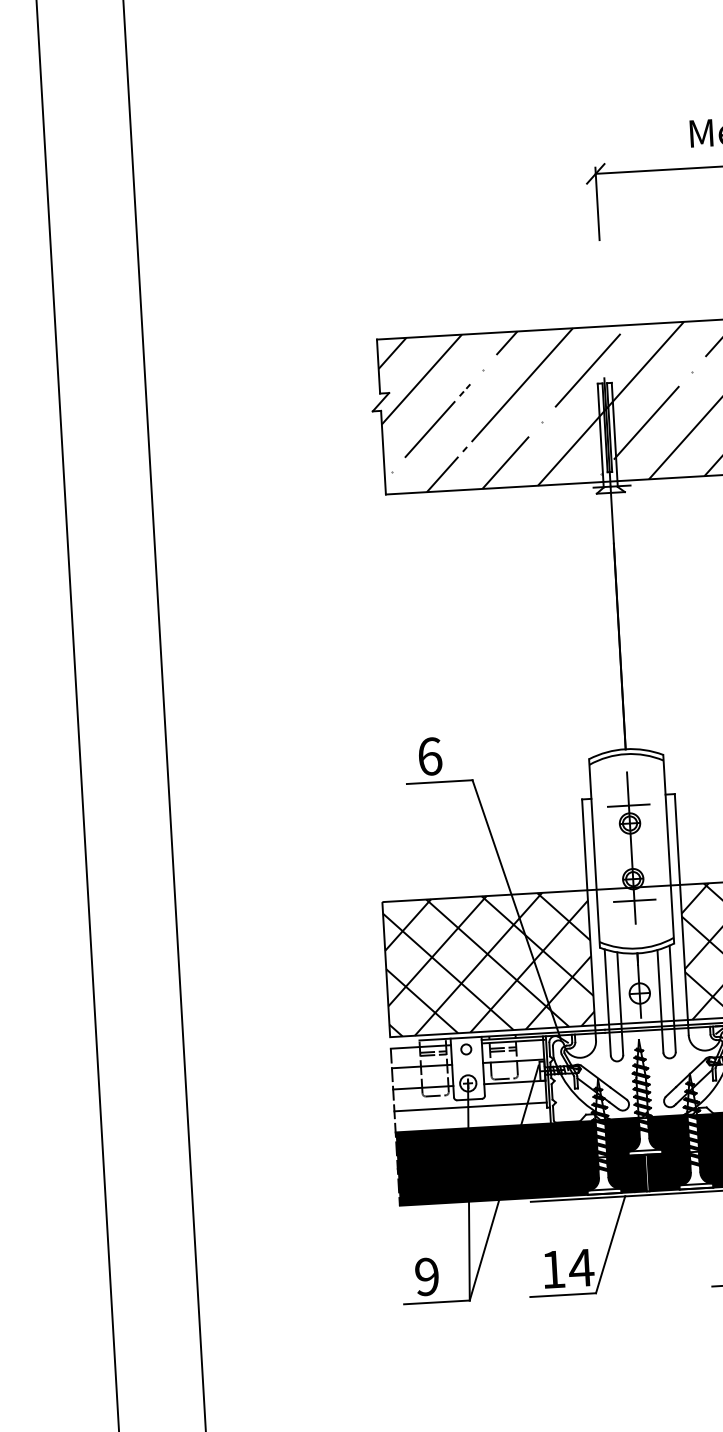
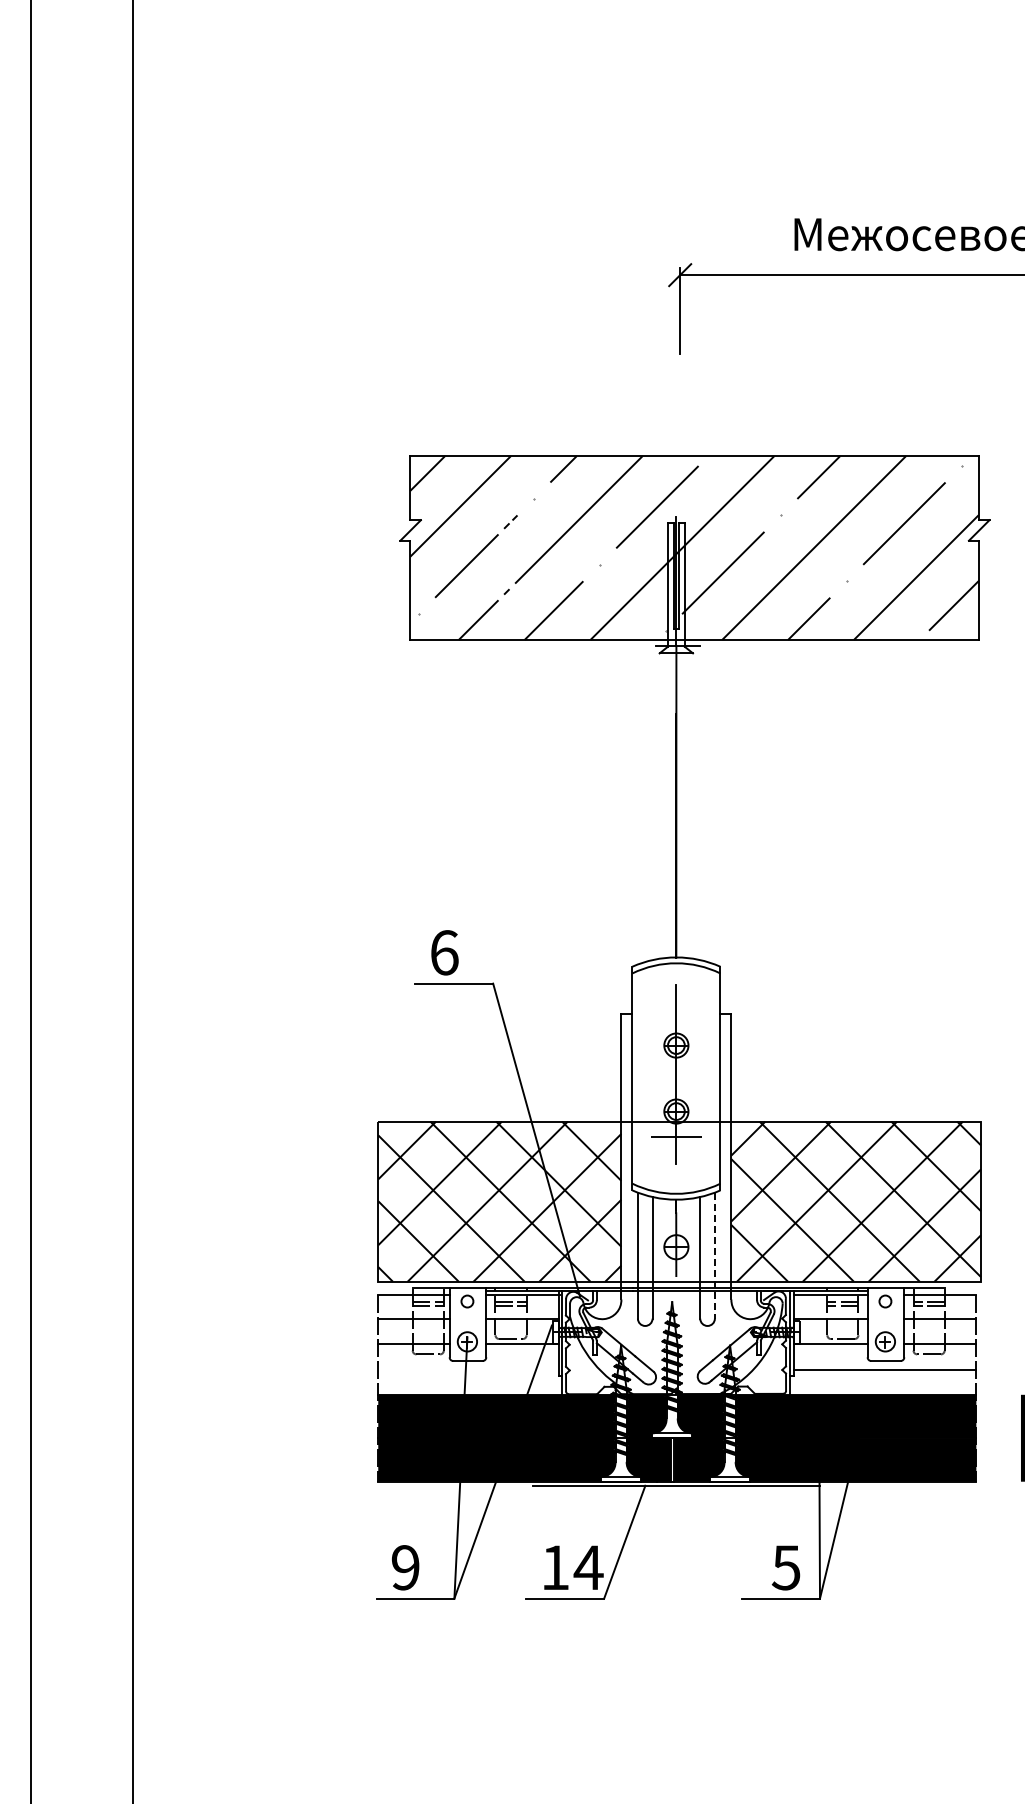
line: (628, 805) -> (675, 1024), removed
line: (672, 999) -> (714, 1256), solid -> dashed
line: (470, 1106) -> (468, 1369), removed

